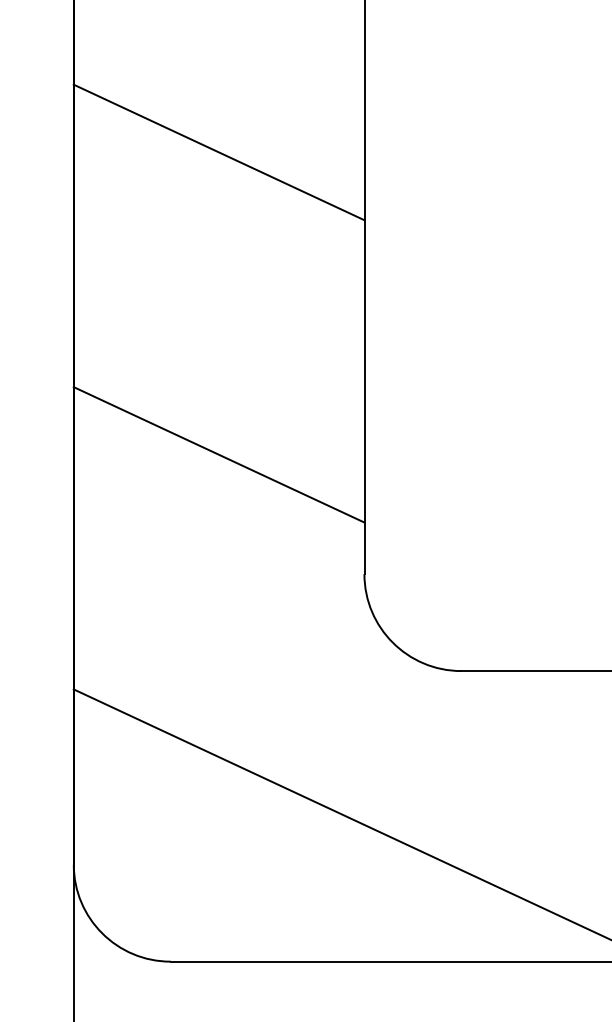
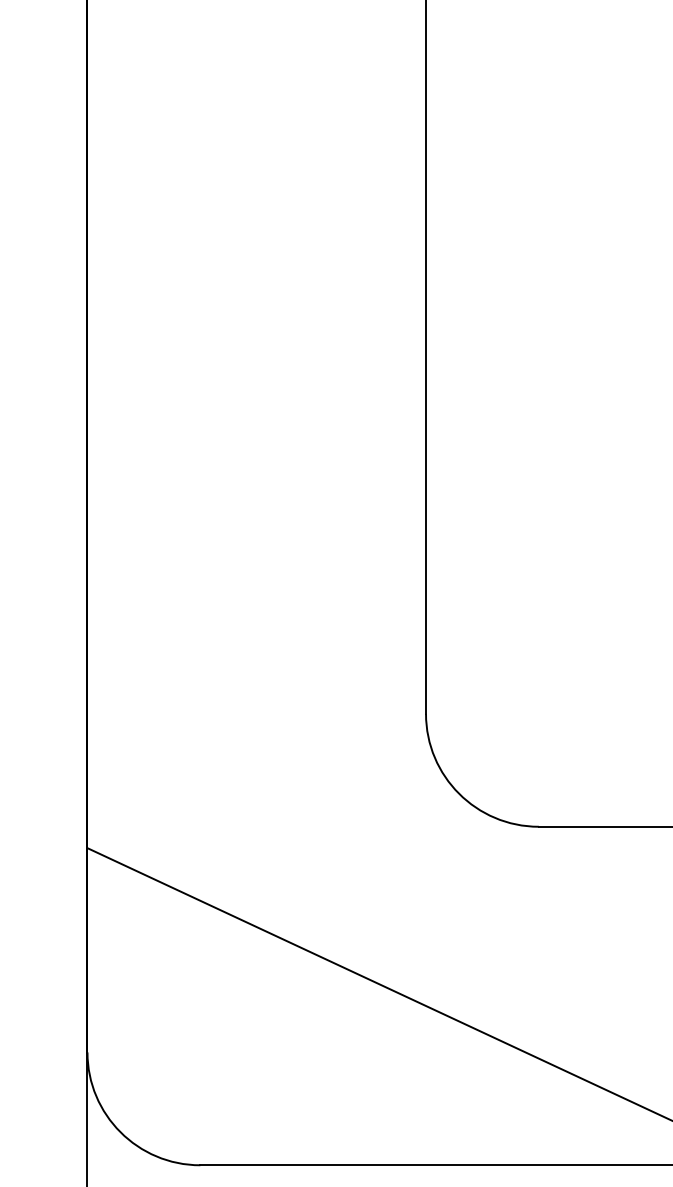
line: (218, 152) -> (256, 222), removed
line: (218, 454) -> (256, 574), removed

